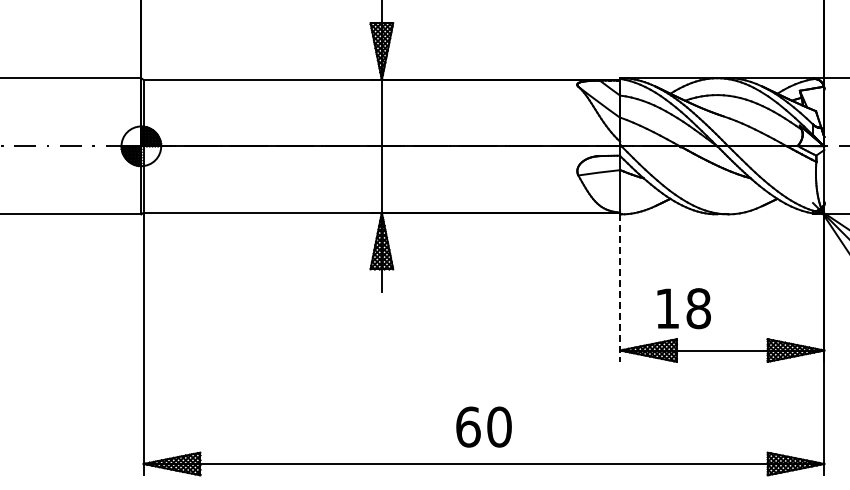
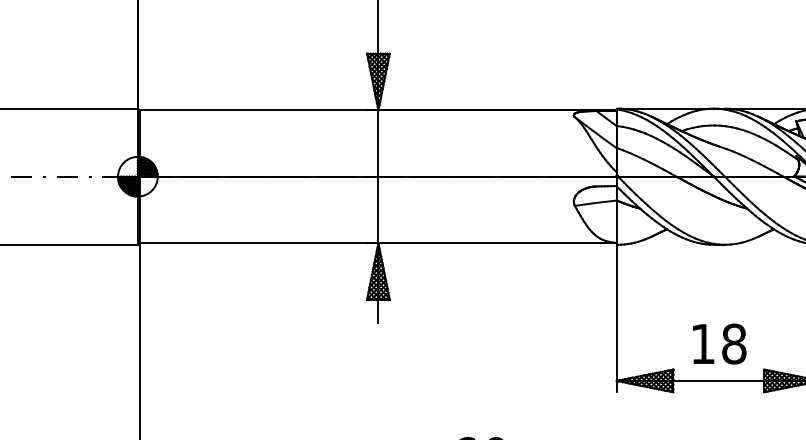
line: (620, 288) -> (617, 318), dashed -> solid
text: (683, 308) -> (719, 343), moved

